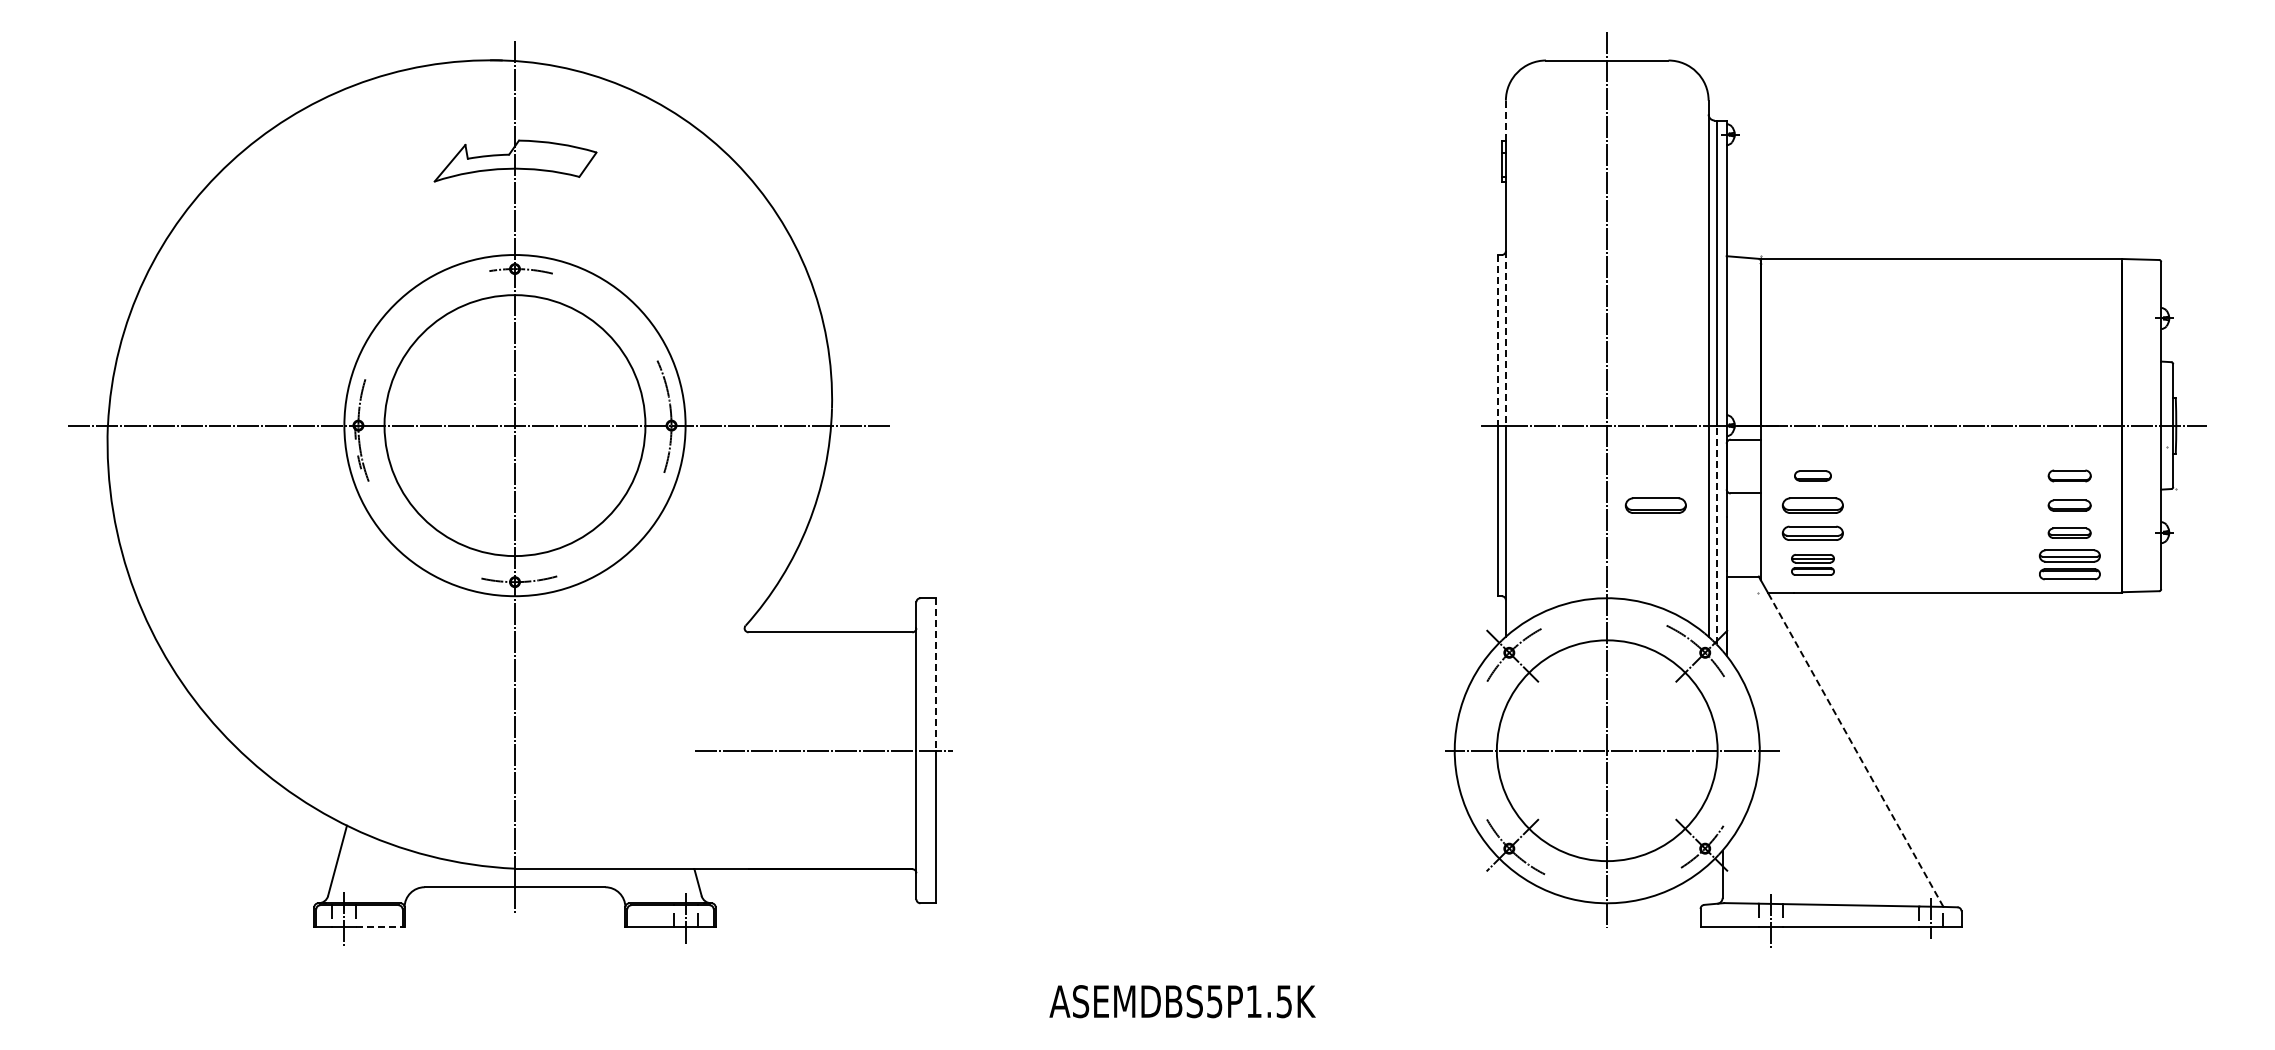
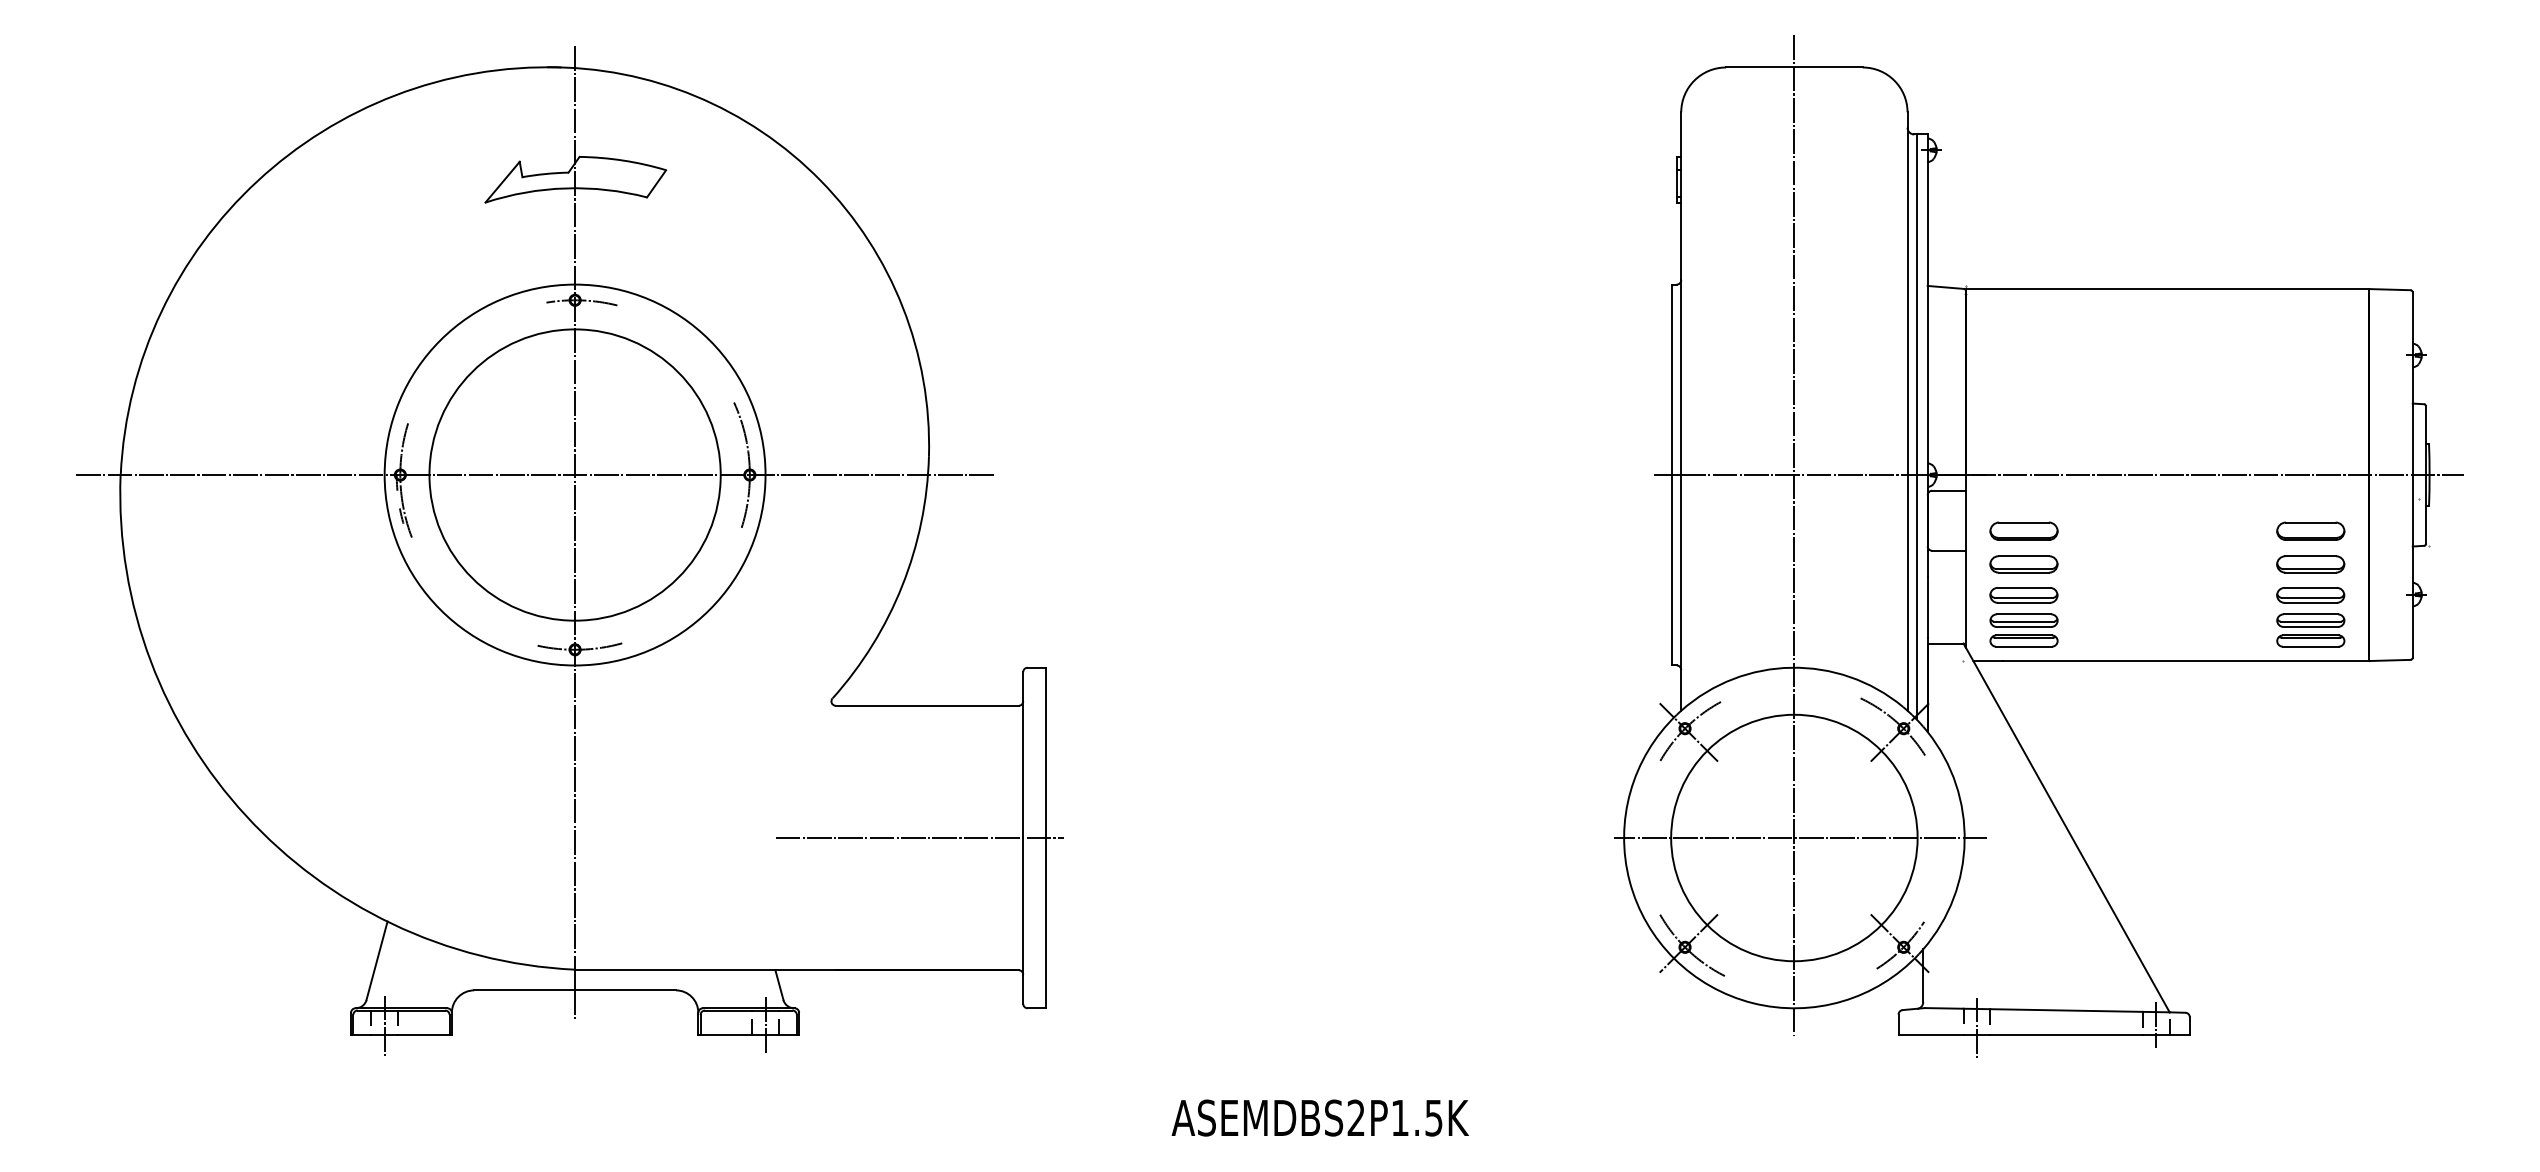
line: (1505, 120) -> (1680, 134), dashed -> solid
line: (1505, 338) -> (1680, 377), dashed -> solid
line: (1497, 340) -> (1671, 380), dashed -> solid
part: (1812, 475) -> (2023, 530), size x1.67
part: (2069, 475) -> (2310, 530), size x1.43
part: (1655, 505) -> (1848, 564), removed
part: (2069, 505) -> (2310, 564), size x1.43
part: (2069, 532) -> (2310, 594), size x1.43
line: (1716, 534) -> (1916, 596), dashed -> solid
part: (1812, 564) -> (2023, 630), size x1.43
line: (936, 674) -> (1045, 752), dashed -> solid
line: (1855, 749) -> (2071, 836), dashed -> solid
line: (381, 927) -> (426, 1035), dashed -> solid
text: (1214, 1001) -> (1355, 1117), ASEMDBS5P1.5K -> ASEMDBS2P1.5K

